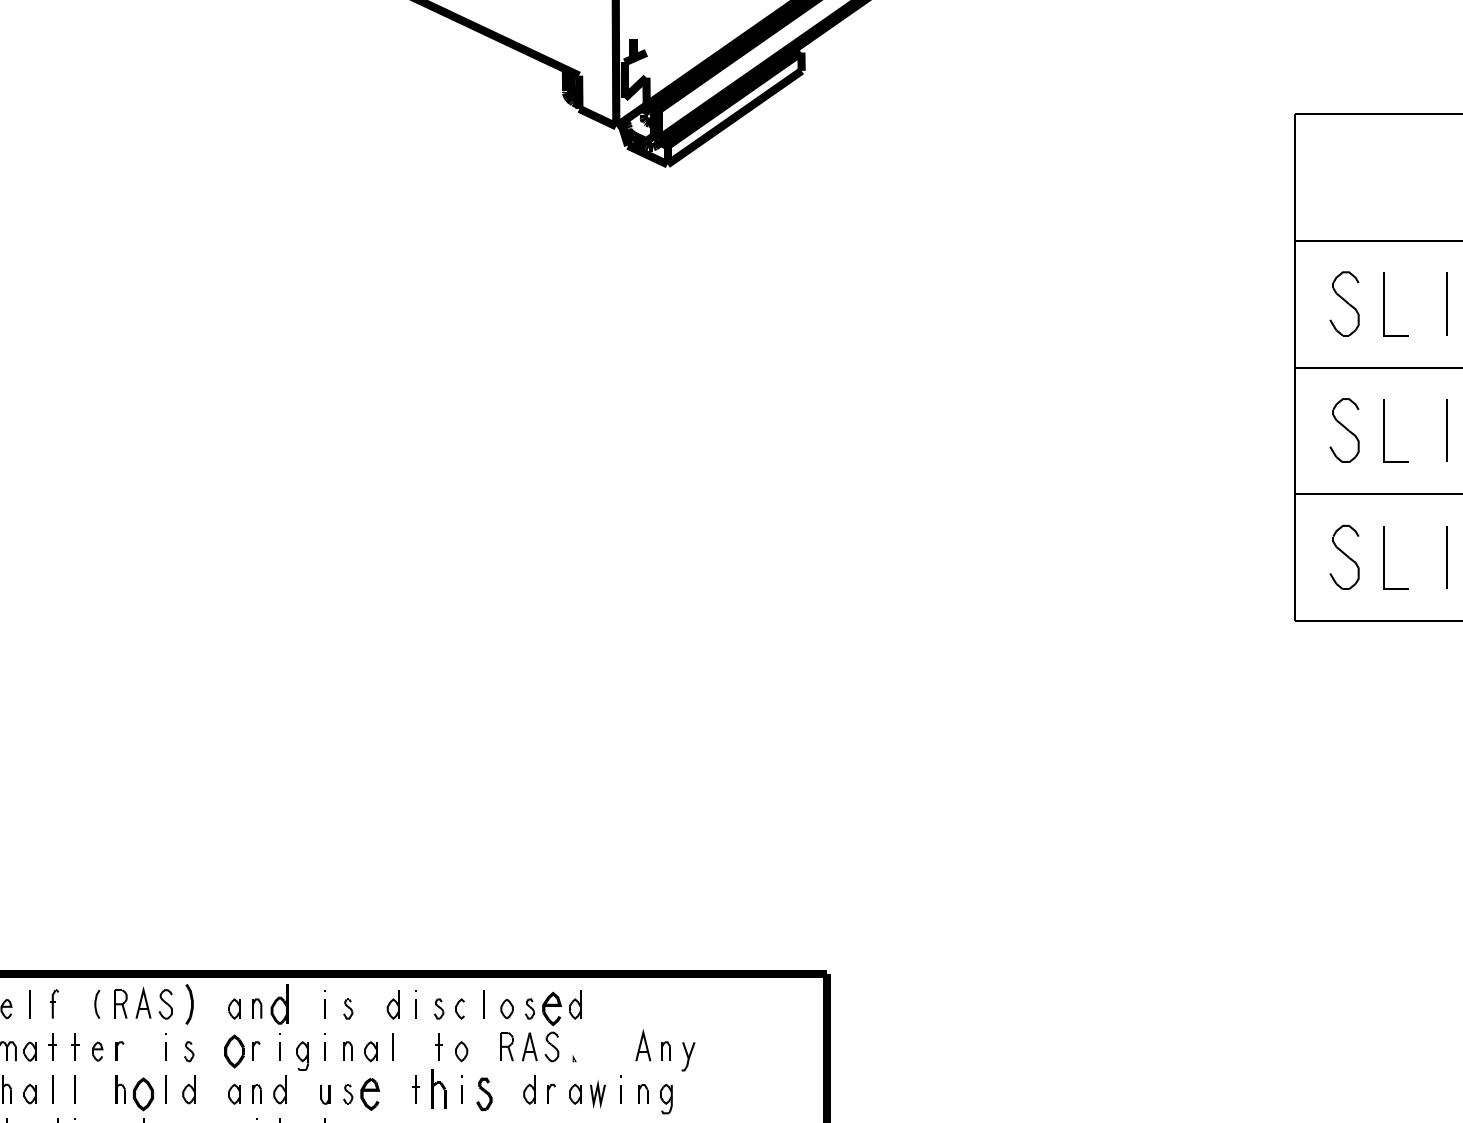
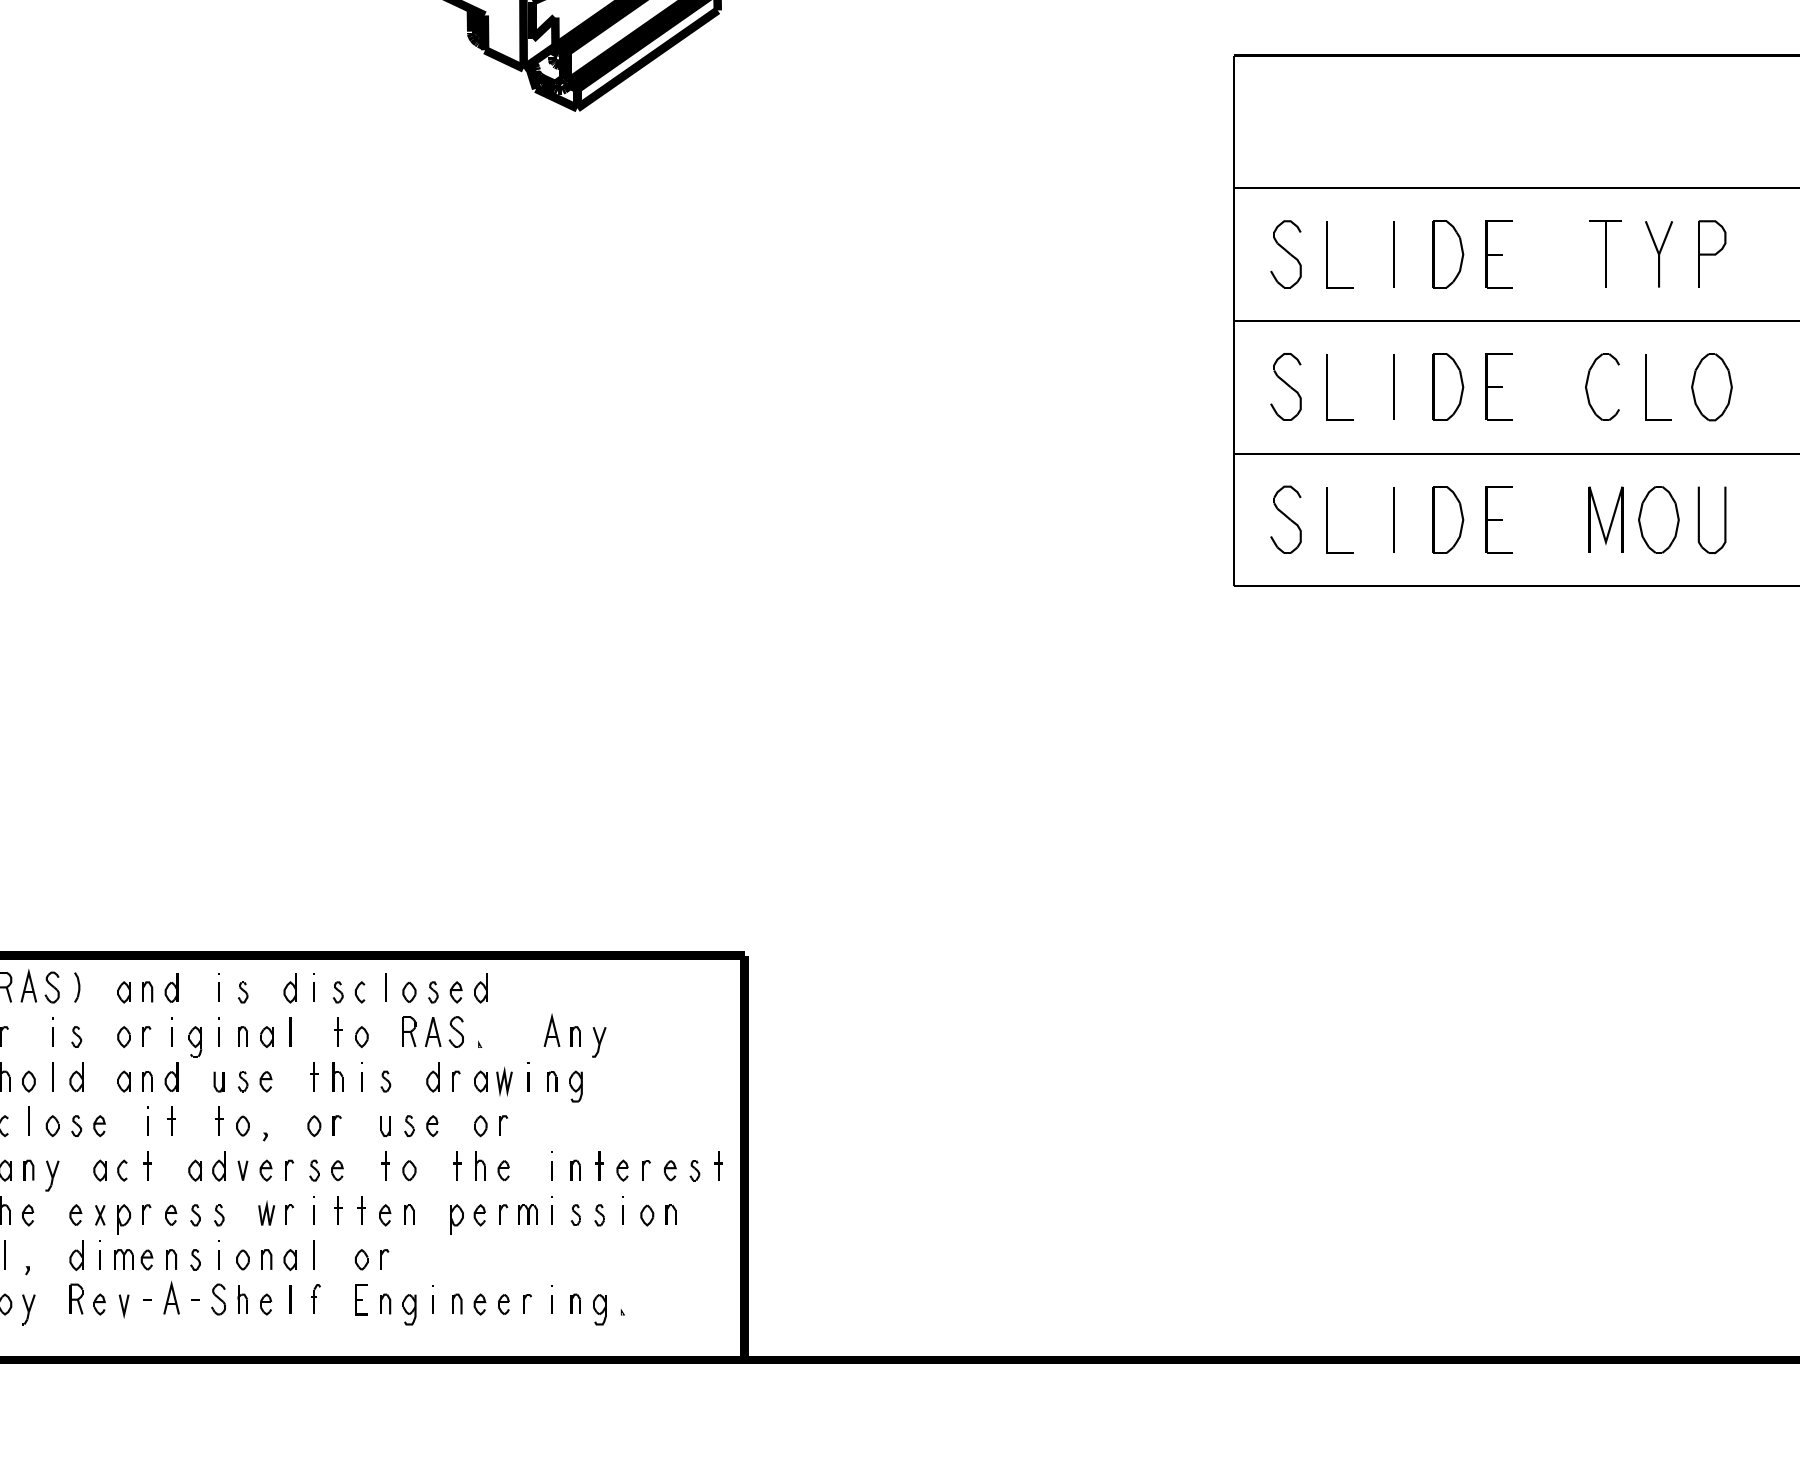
part: (189, 1004) -> (77, 987), size x0.71
part: (279, 1004) -> (171, 987), size x0.71
part: (551, 1009) -> (455, 992), size x0.62
part: (233, 1052) -> (123, 1037), size x0.62
part: (438, 1089) -> (337, 1076), size x0.71
part: (143, 1094) -> (28, 1081), size x0.62
part: (369, 1094) -> (265, 1081), size x0.62
part: (484, 1094) -> (385, 1081), size x0.62

